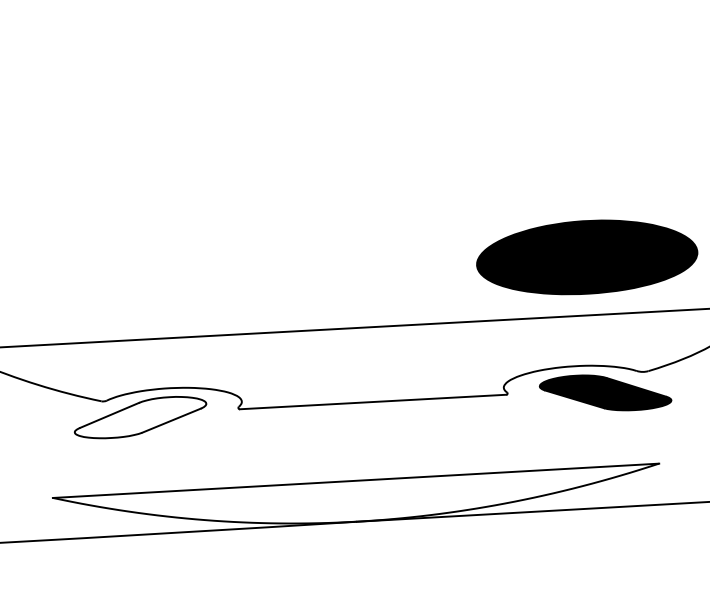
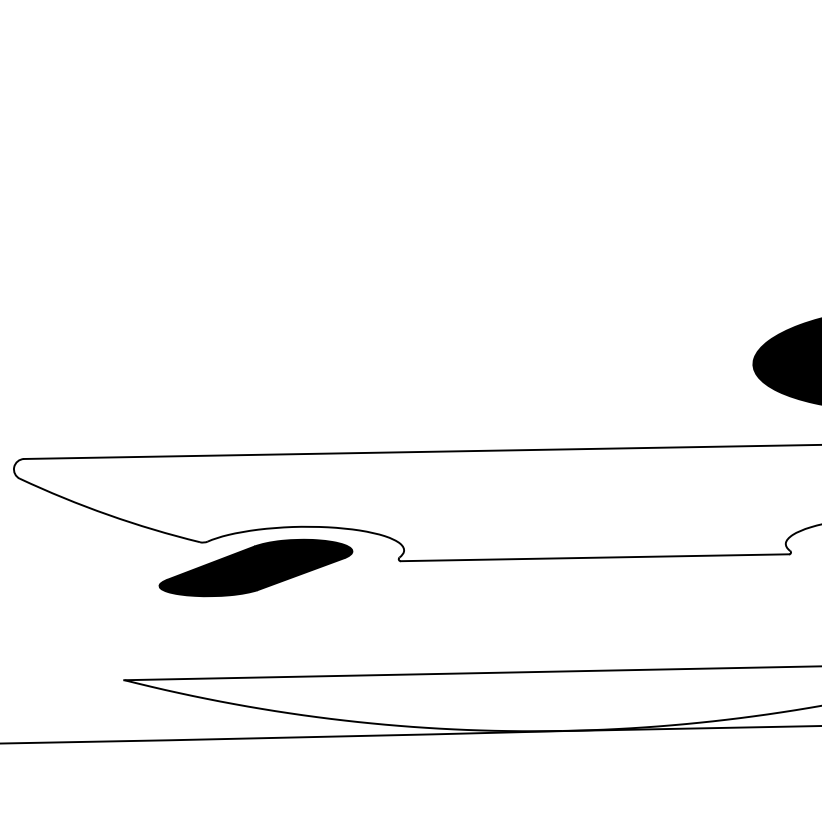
fill: (140, 417) -> (255, 567), added

